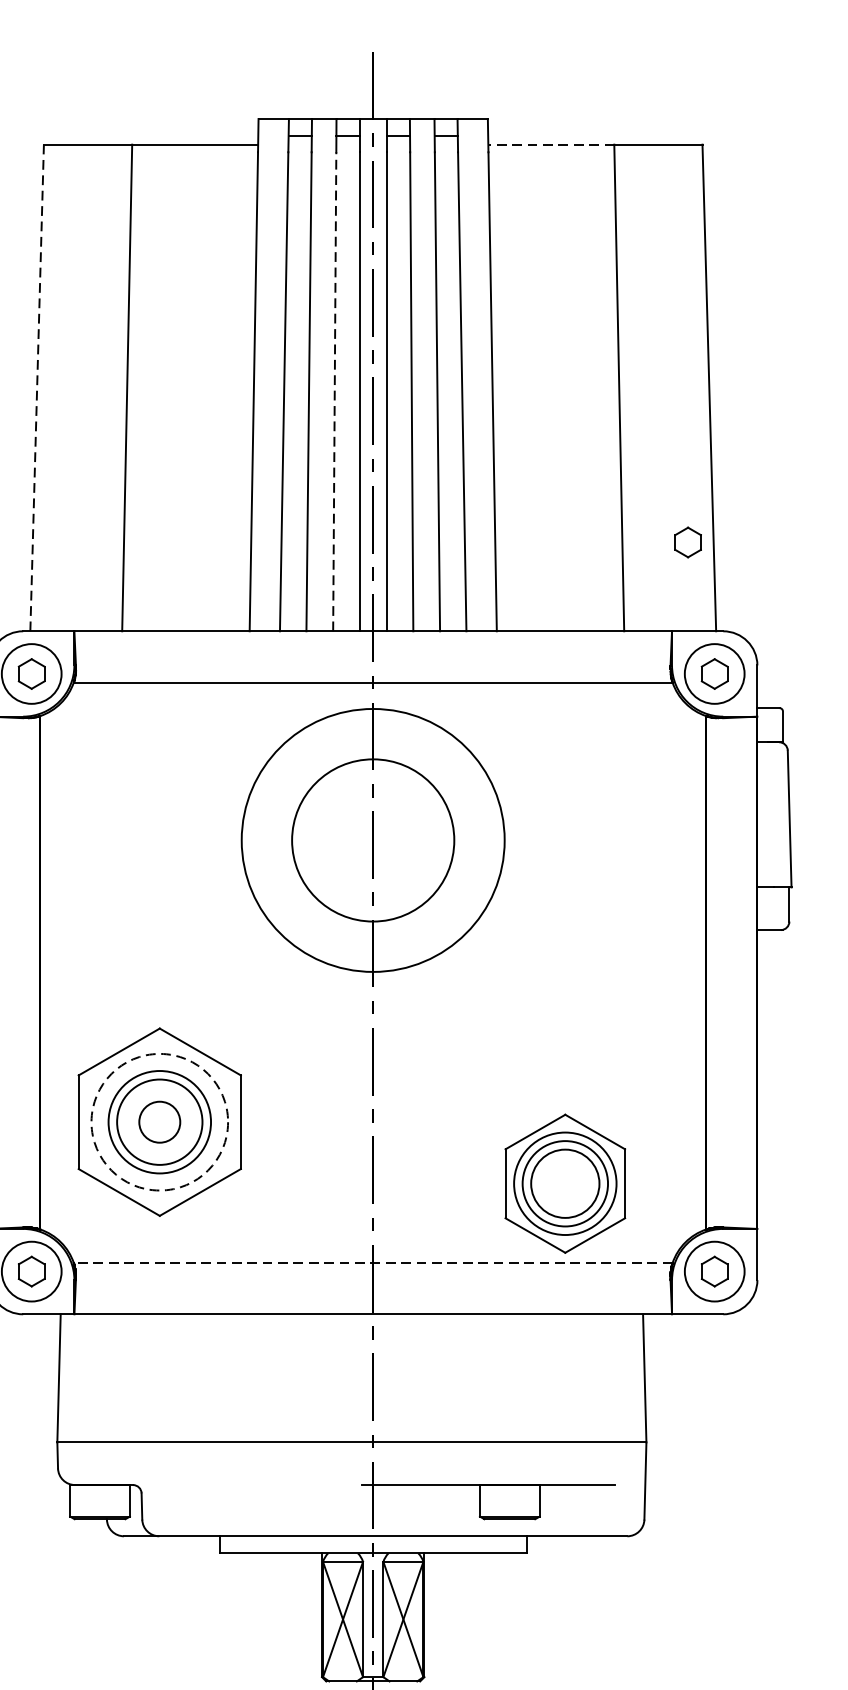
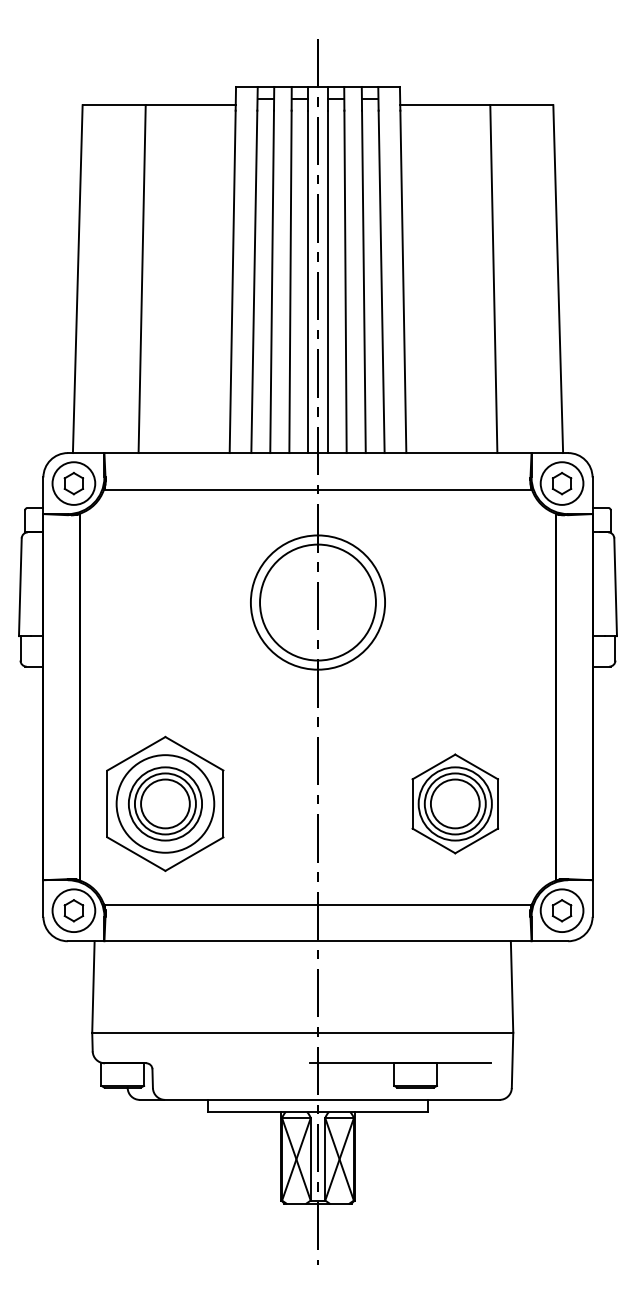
line: (550, 145) -> (444, 105), dashed -> solid
line: (36, 388) -> (77, 279), dashed -> solid
line: (334, 391) -> (290, 281), dashed -> solid
part: (687, 542) -> (542, 389), removed
circle: (372, 840) -> (317, 602), size x0.71
circle: (159, 1121) -> (165, 803), dashed -> solid
circle: (159, 1121) -> (165, 803), size x1.67
part: (564, 1183) -> (454, 803), moved
line: (373, 1262) -> (318, 904), dashed -> solid

